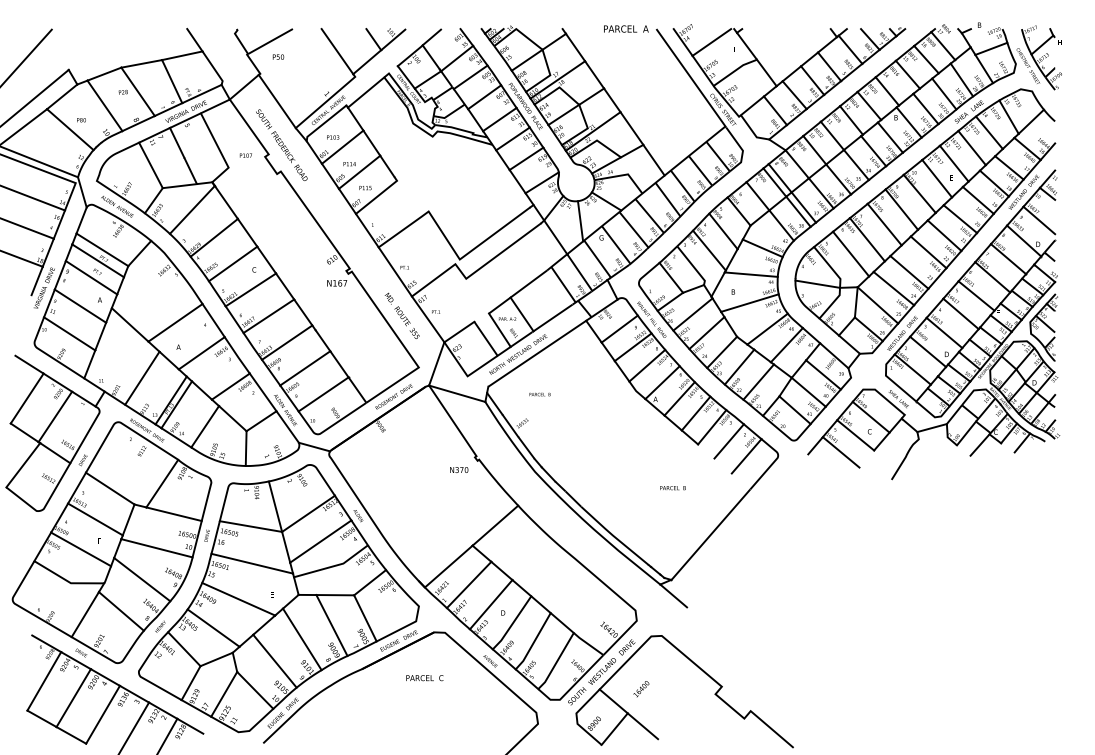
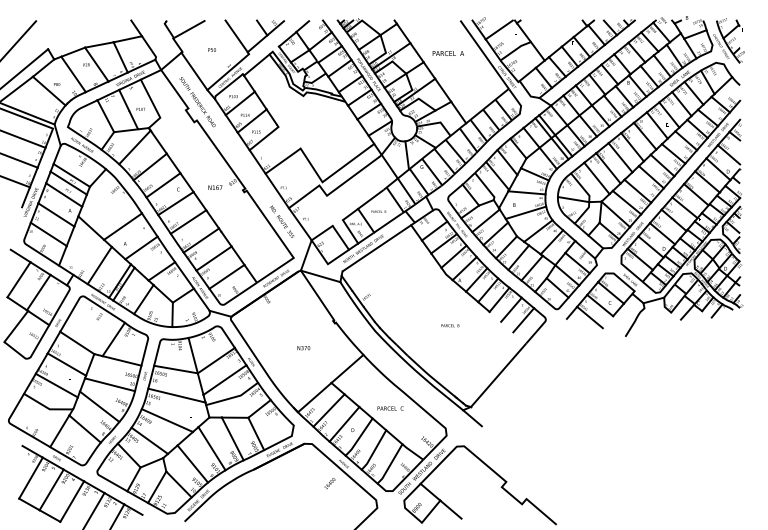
text: (626, 28) -> (448, 53), moved
text: (278, 56) -> (212, 49), moved
text: (245, 155) -> (140, 109), moved
text: (337, 283) -> (215, 187), moved
text: (539, 394) -> (378, 211), moved
text: (459, 469) -> (304, 347), moved
text: (672, 488) -> (449, 326), moved
text: (424, 678) -> (390, 408), moved
text: (641, 689) -> (329, 483), moved

